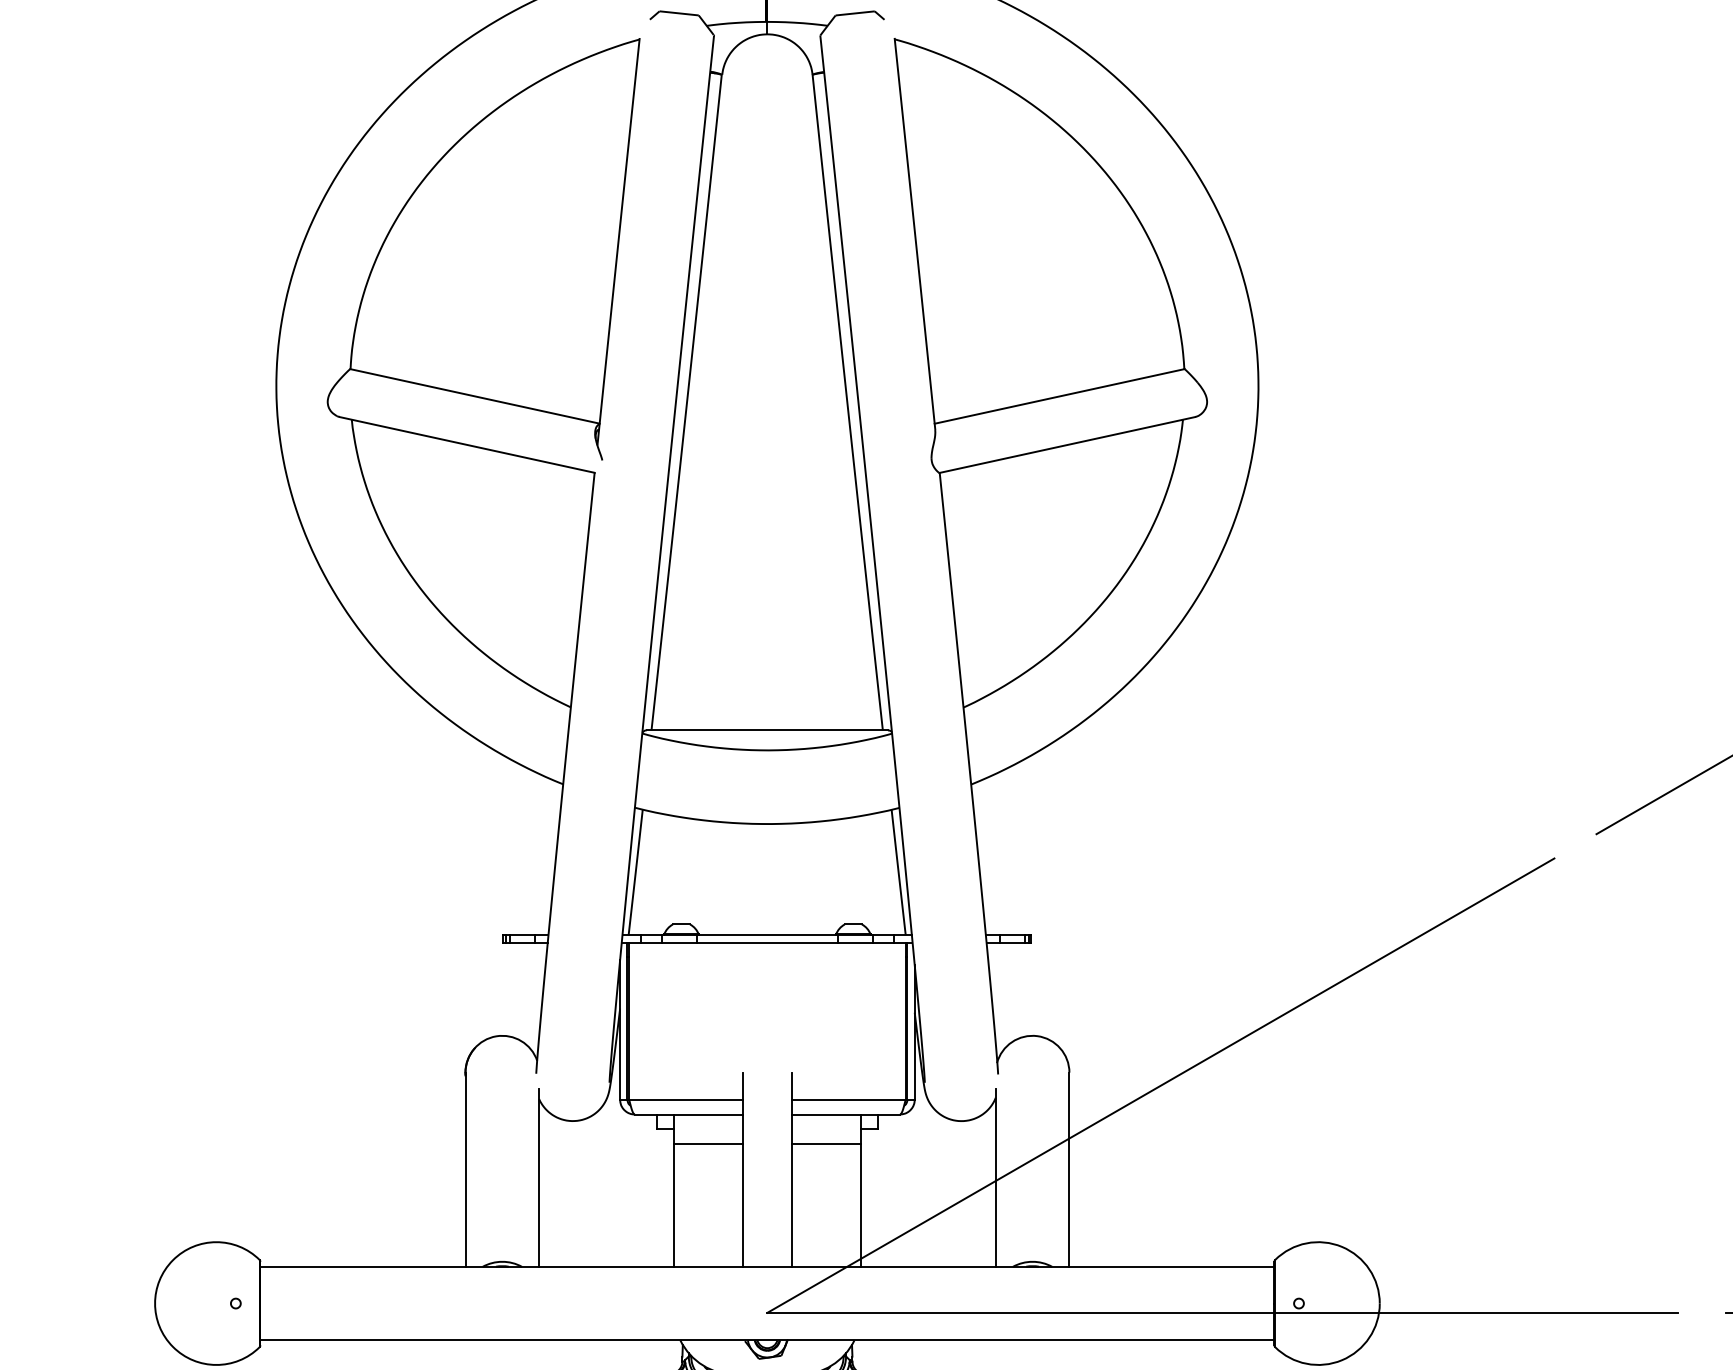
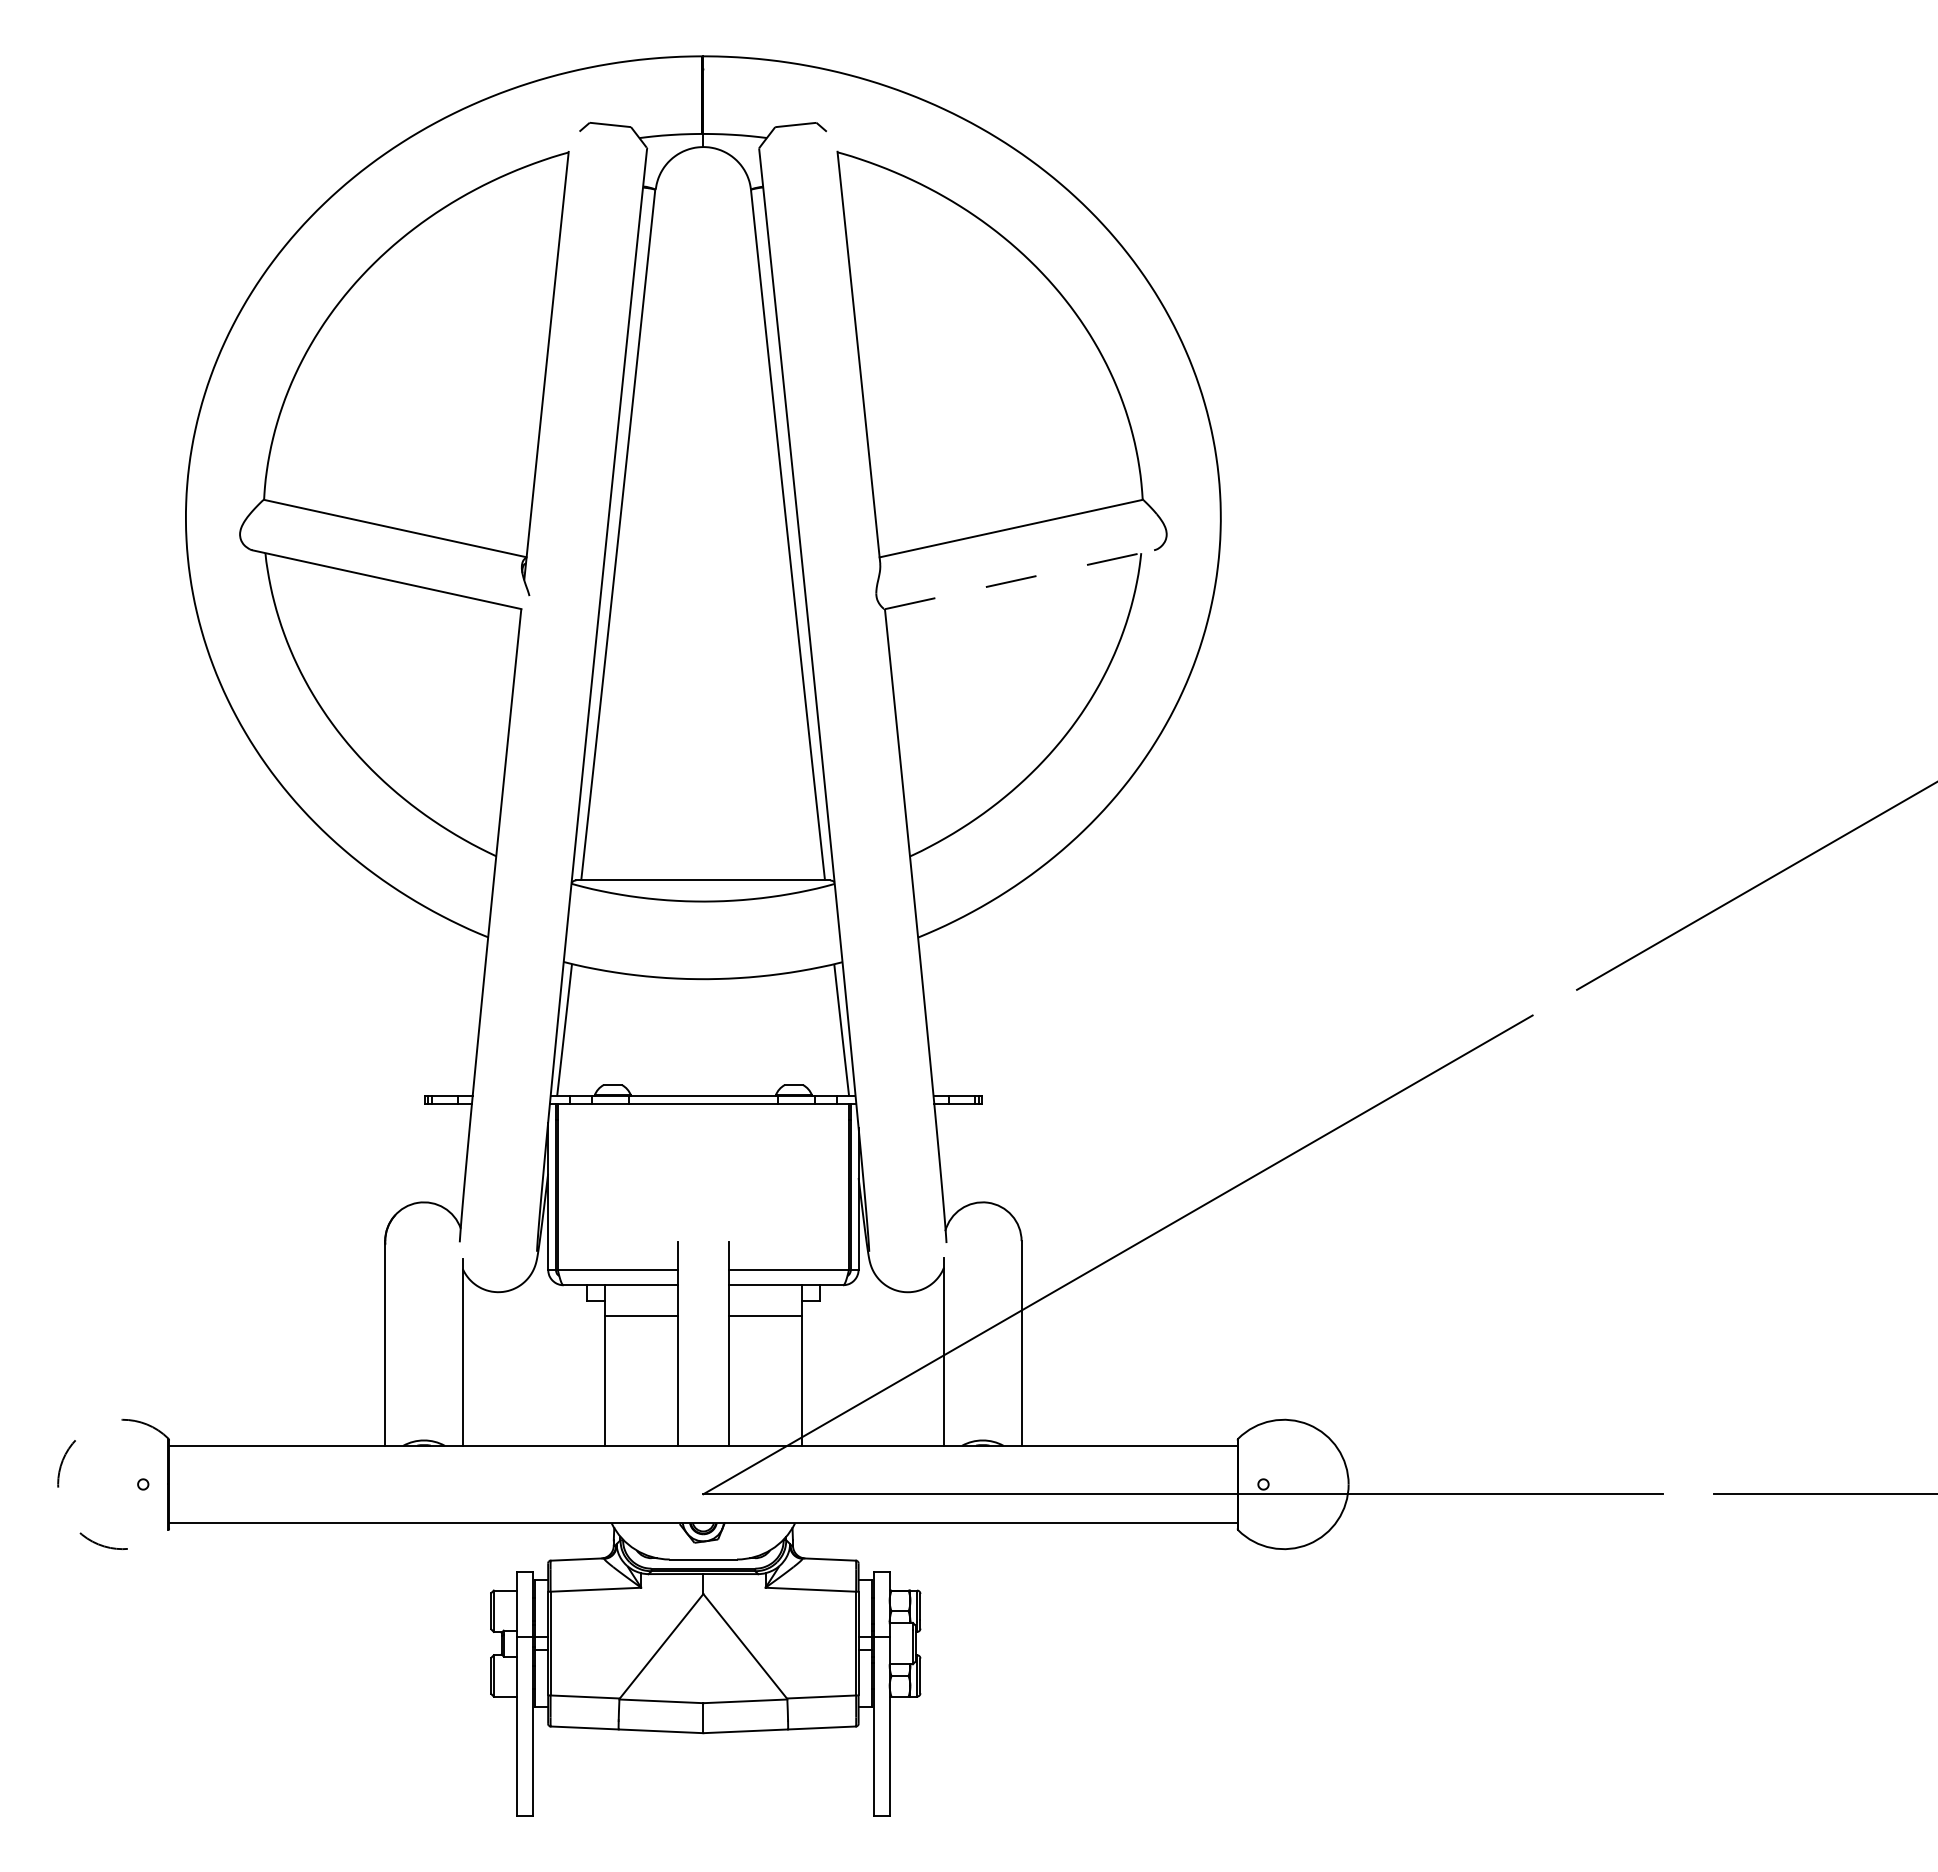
line: (1067, 444) -> (1019, 579), solid -> dashed
arc: (155, 1303) -> (58, 1484), solid -> dashed

